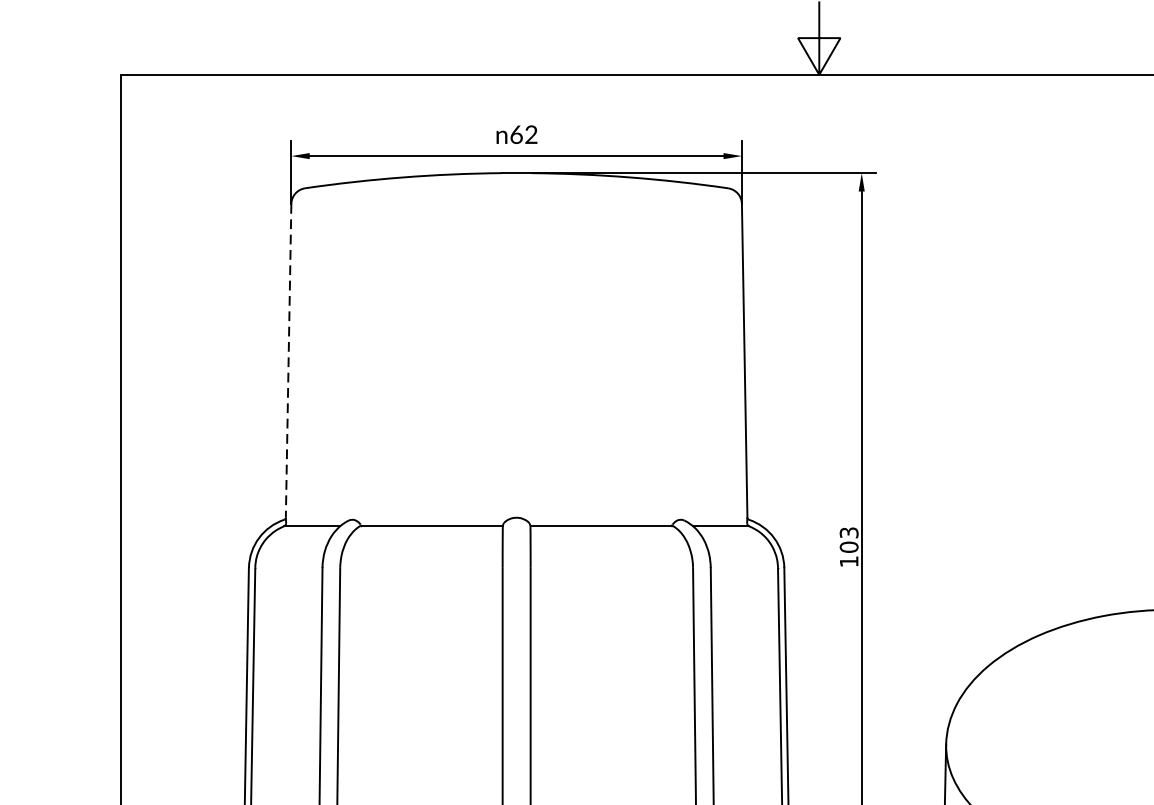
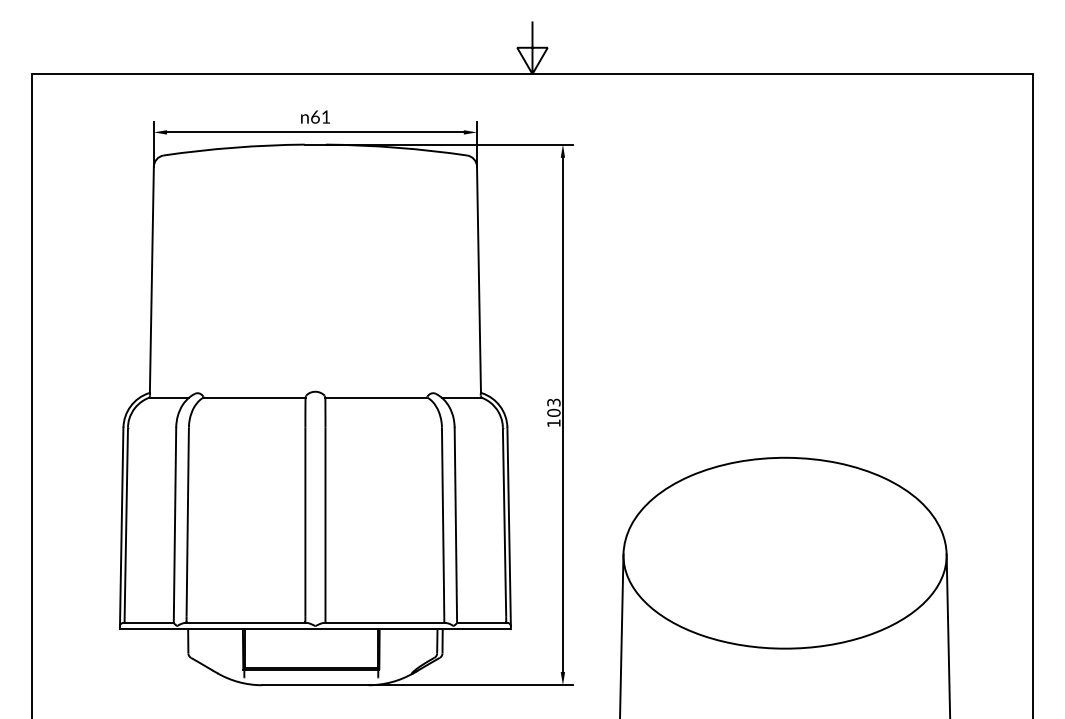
text: (530, 133) -> (325, 116), 62 -> 61
line: (288, 361) -> (151, 279), dashed -> solid

